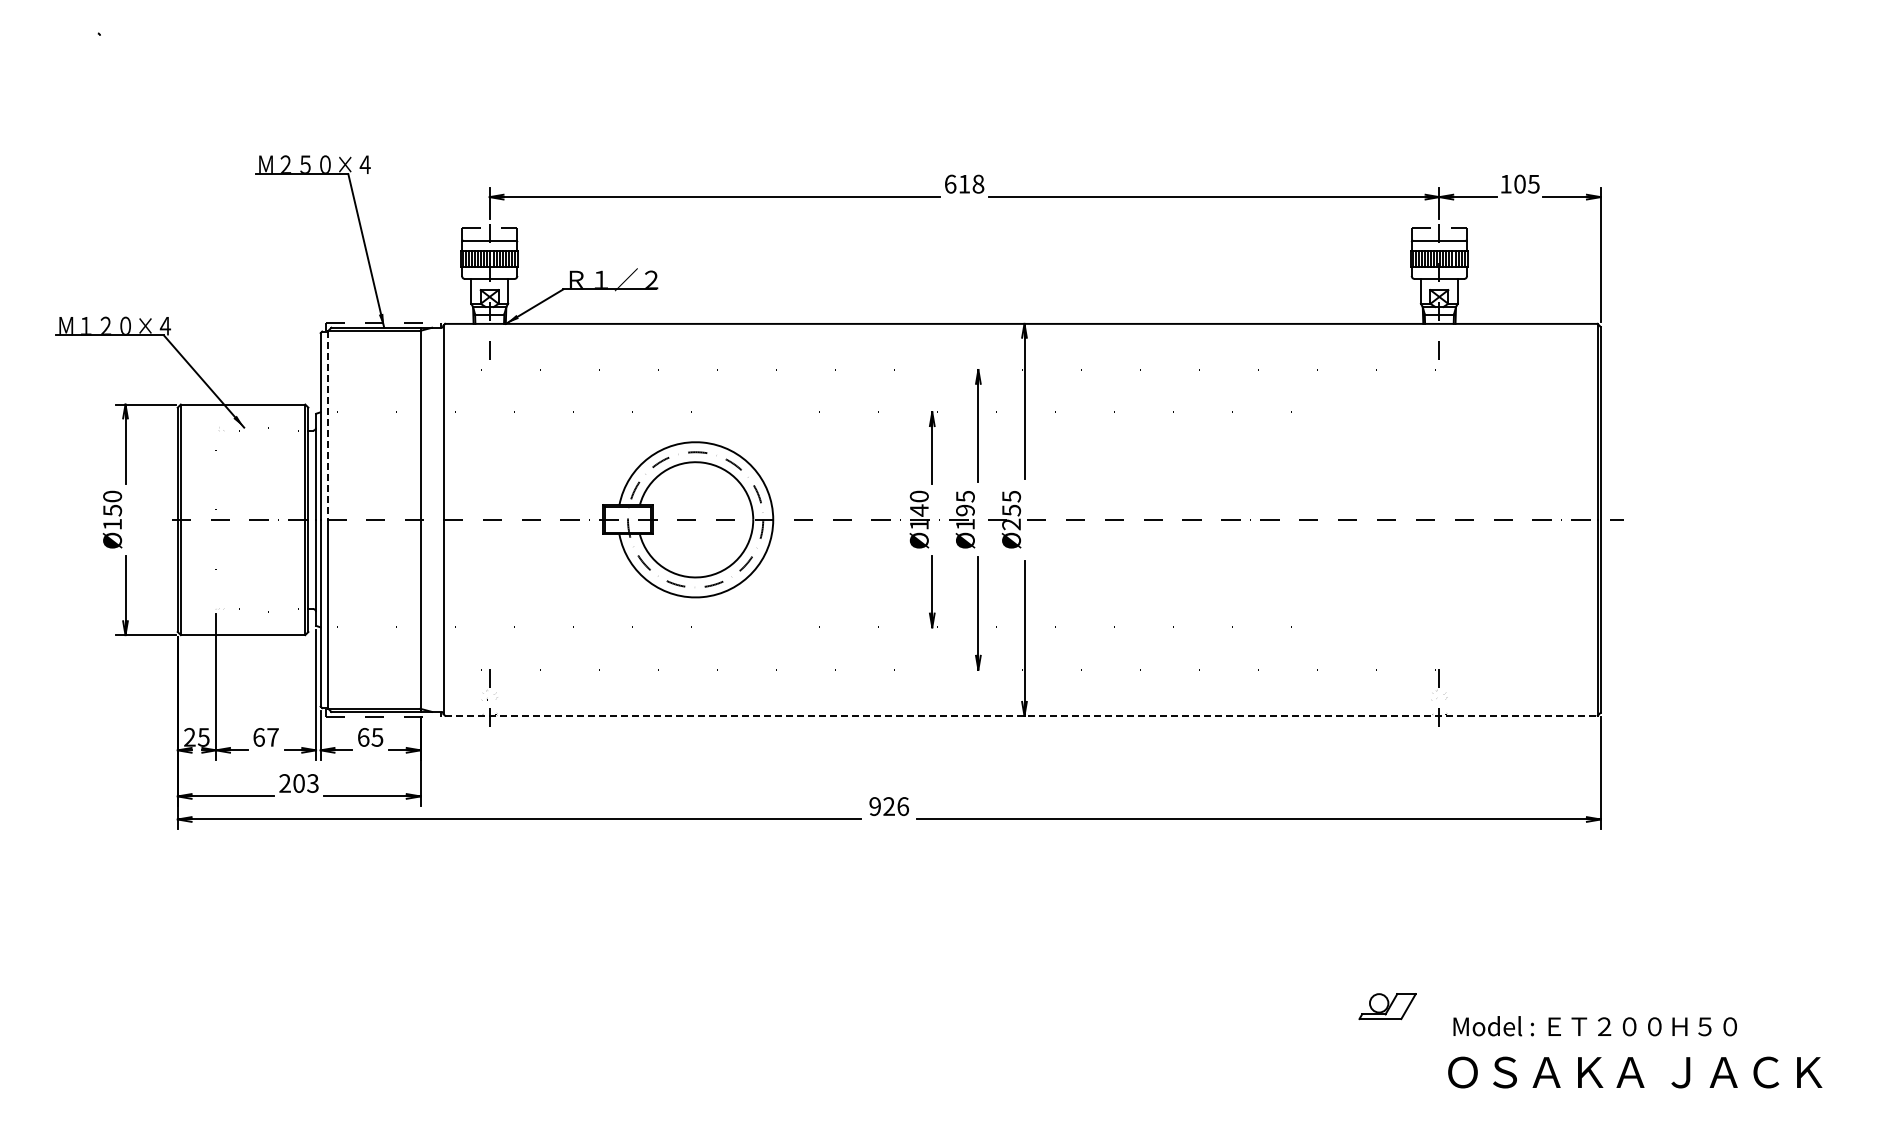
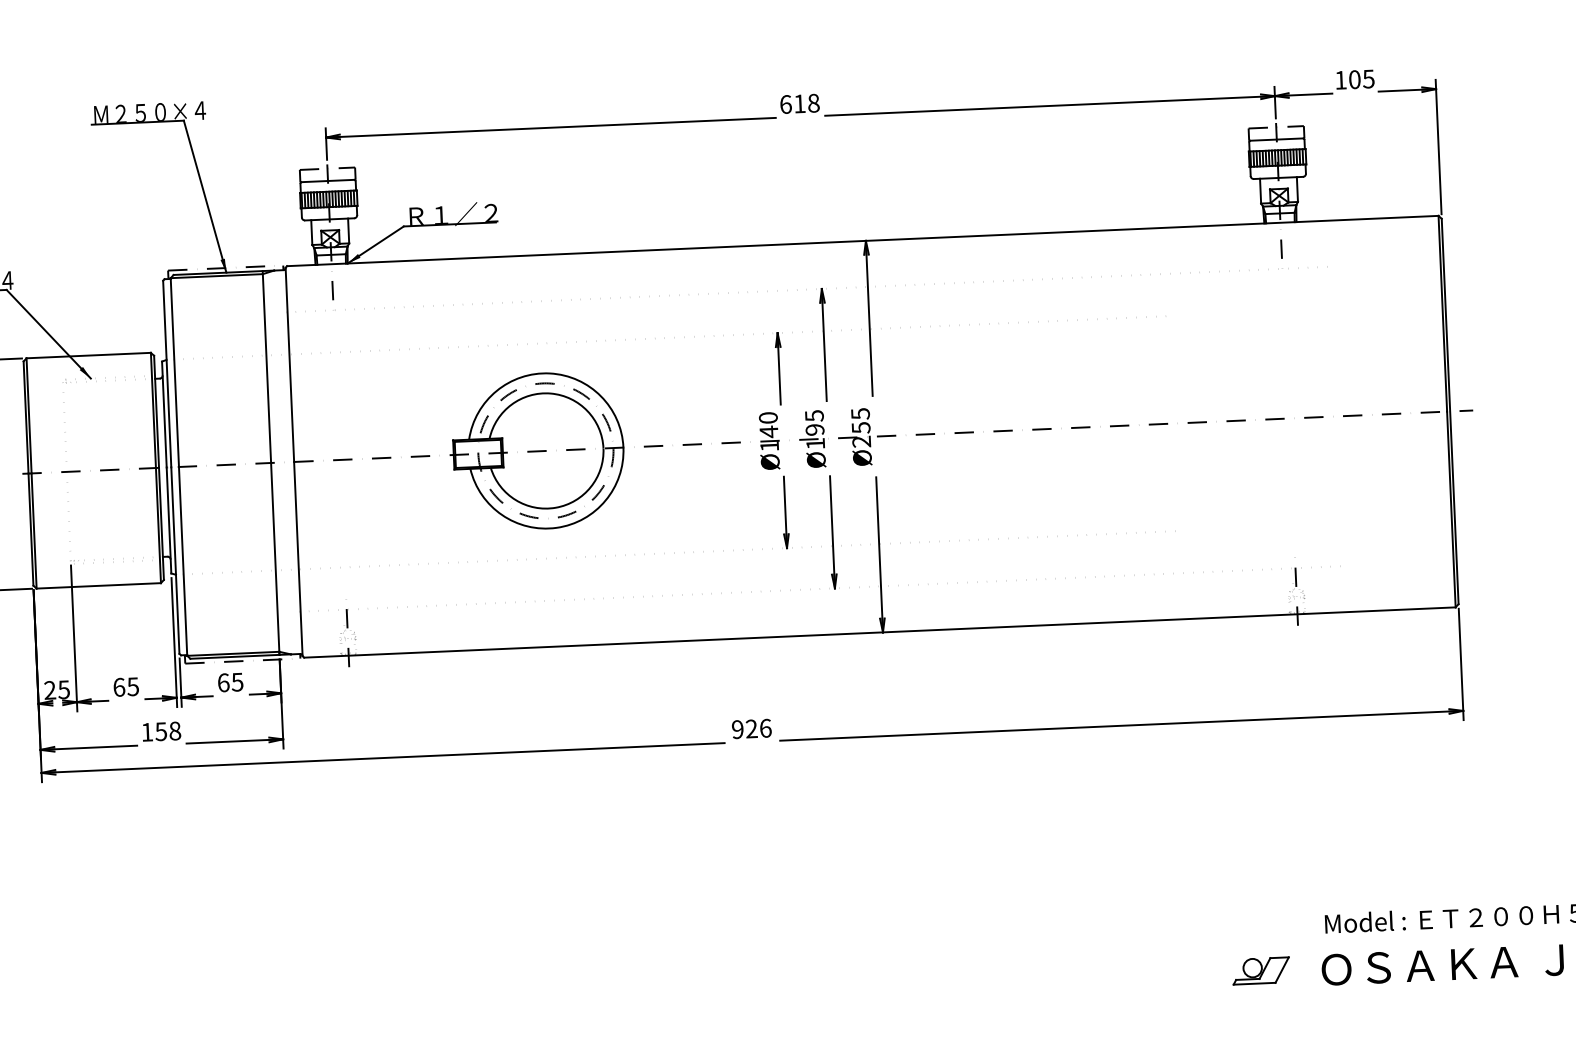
line: (328, 425) -> (175, 372), dashed -> solid
line: (1021, 715) -> (879, 632), dashed -> solid
text: (272, 737) -> (132, 686), 67 -> 65
text: (298, 783) -> (160, 731), 203 -> 158
part: (1387, 1006) -> (1261, 970), moved

